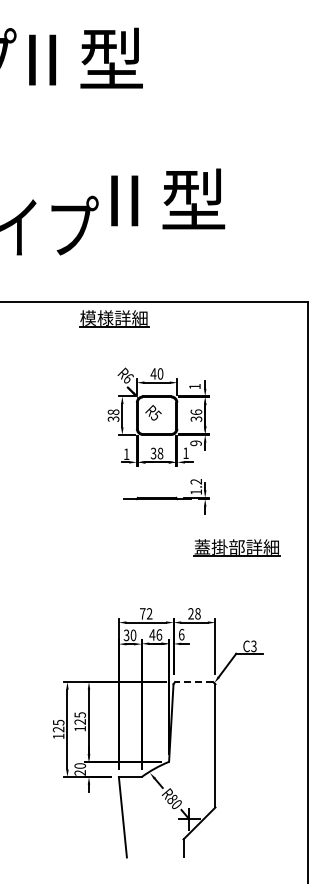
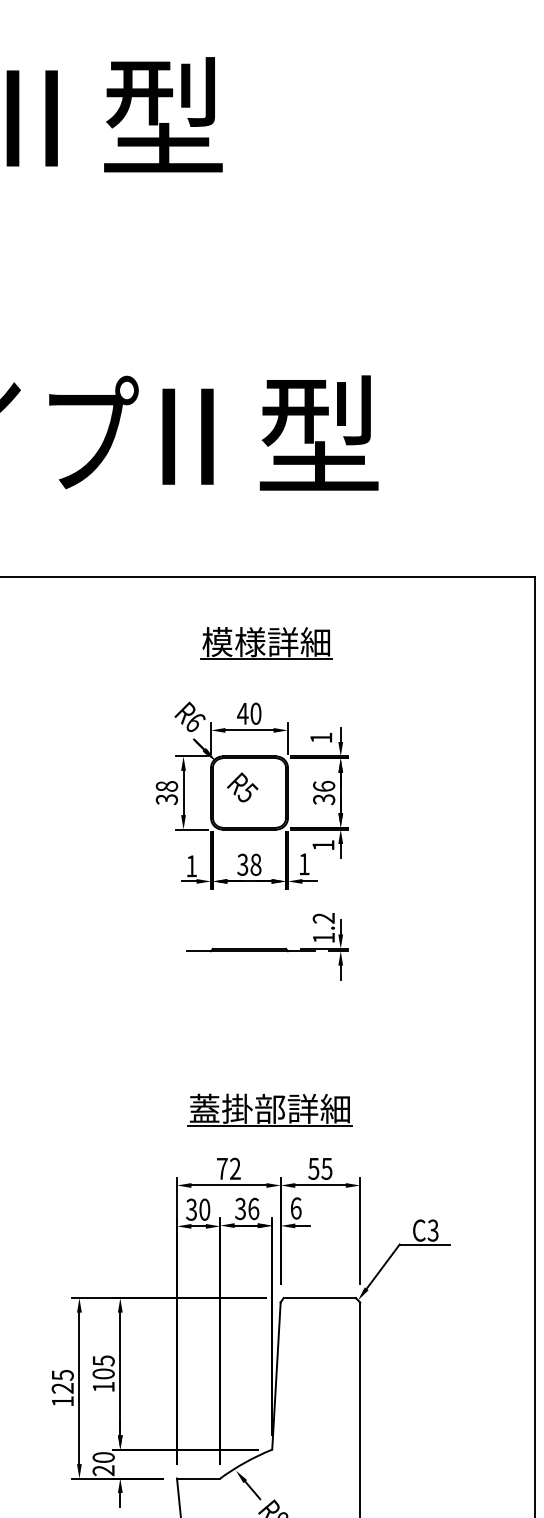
text: (168, 198) -> (271, 432), moved
part: (114, 318) -> (267, 642), moved
text: (195, 443) -> (322, 845), 9 -> 1
part: (236, 547) -> (269, 1109), moved
text: (194, 613) -> (320, 1168), 28 -> 55
text: (152, 634) -> (240, 1208), 46 -> 36
line: (193, 682) -> (318, 1299), dashed -> solid
text: (80, 721) -> (104, 1373), 125 -> 105

